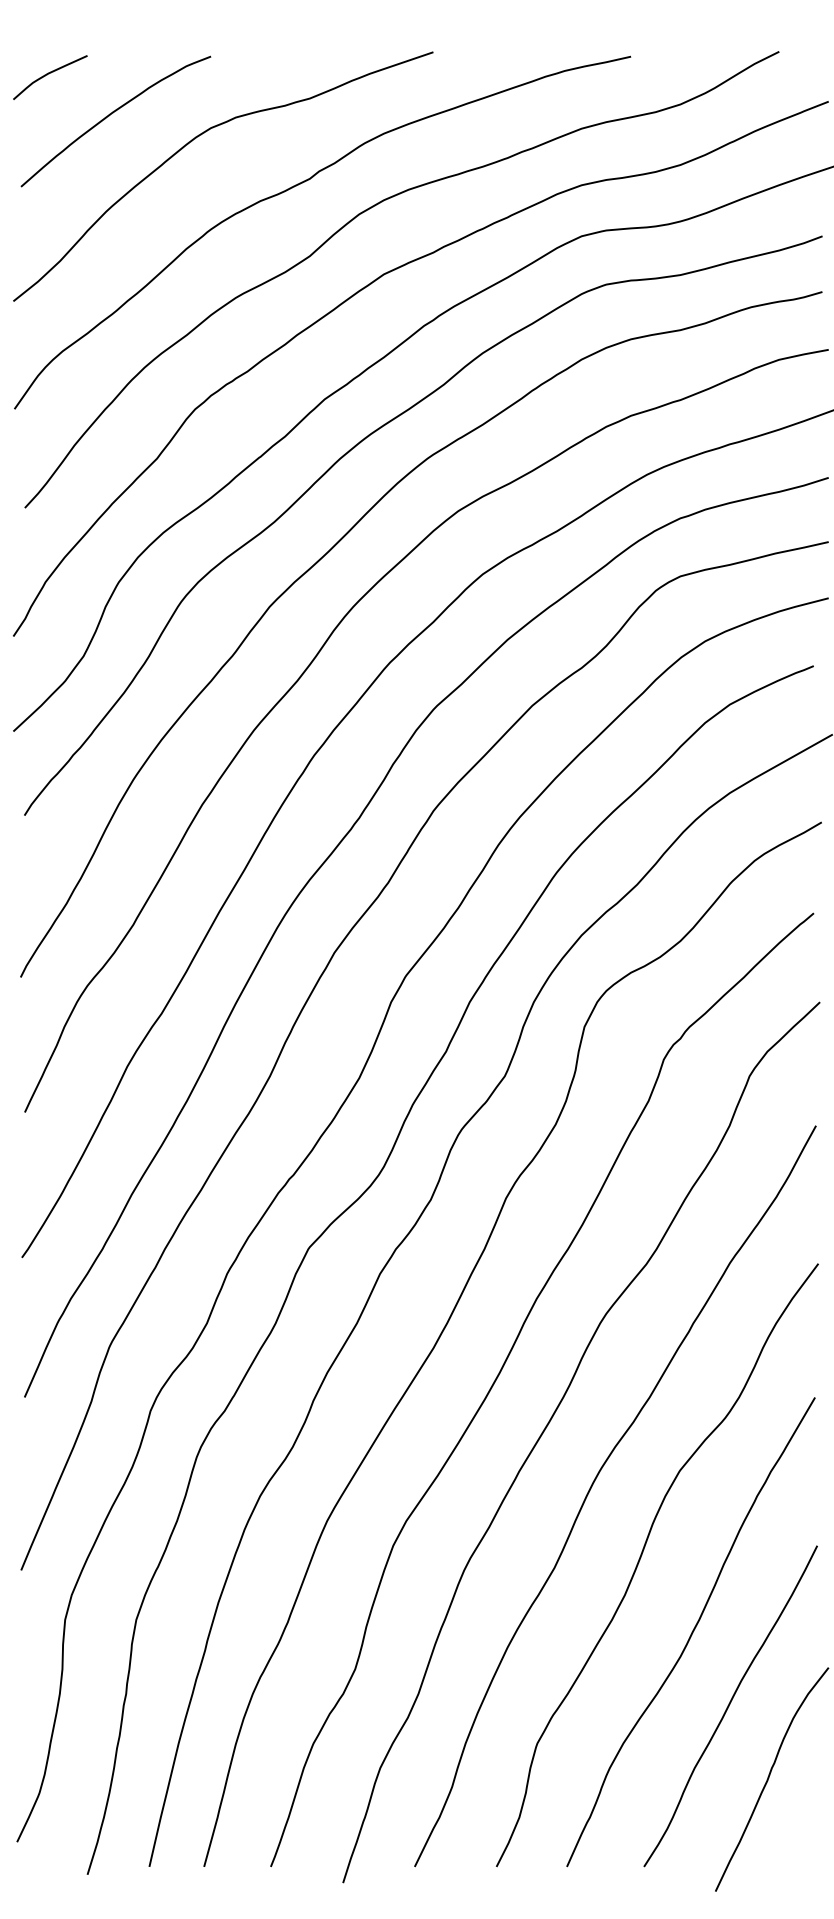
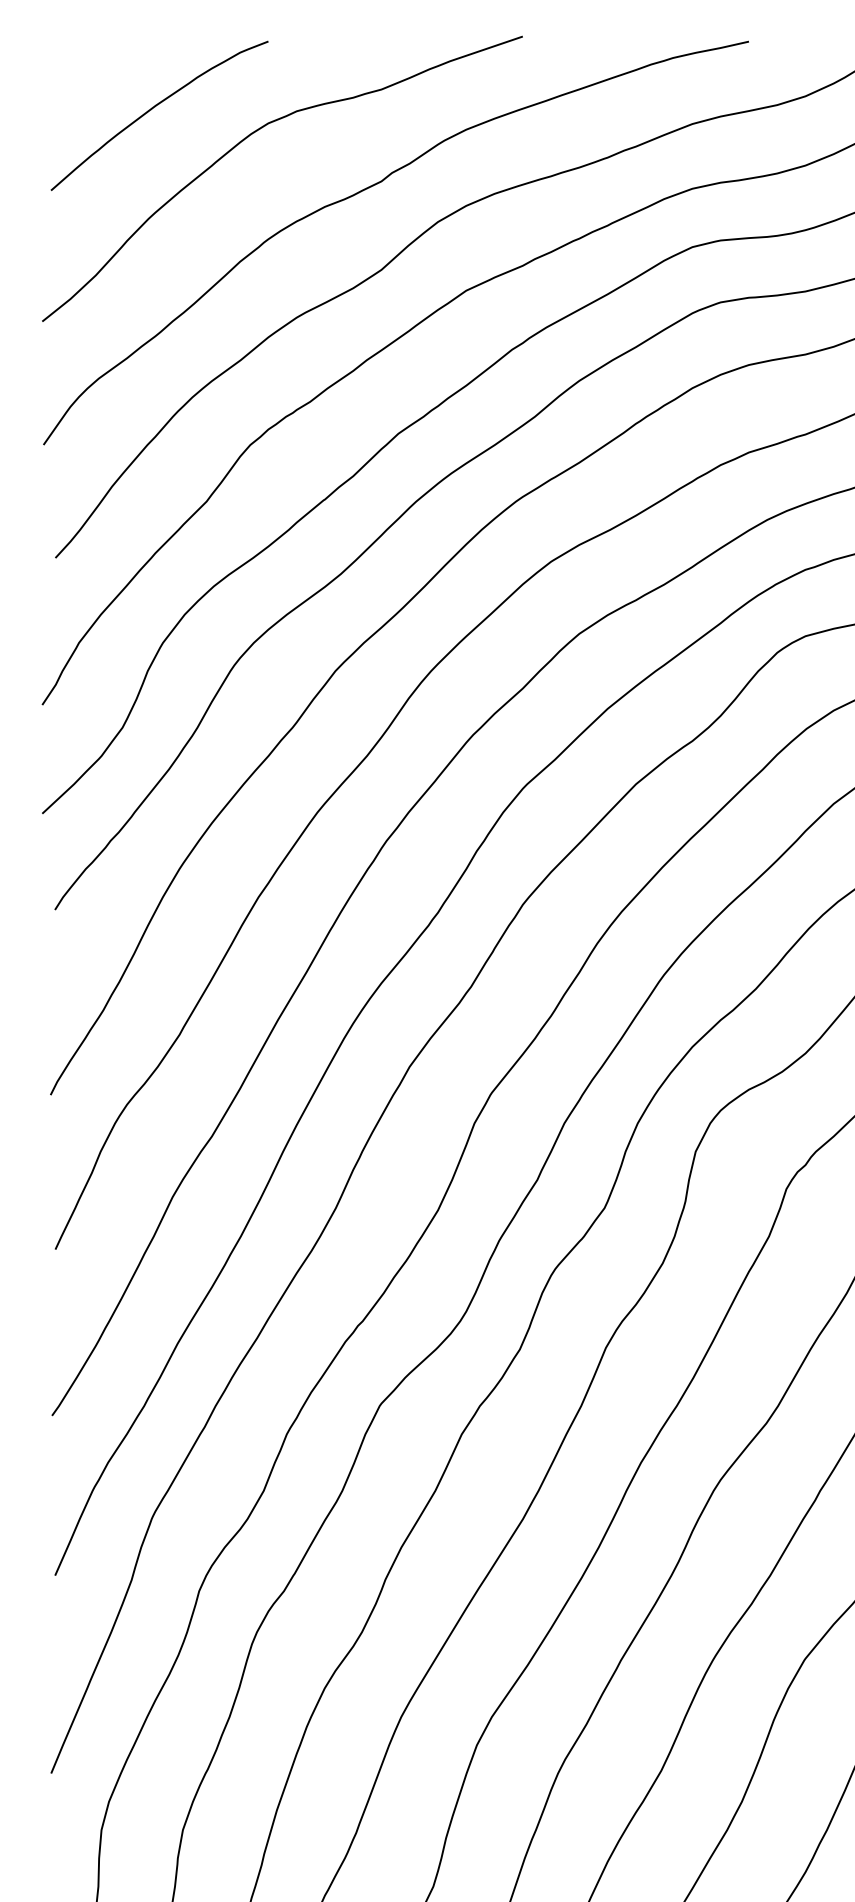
curve: (49, 74) -> (83, 62), removed

